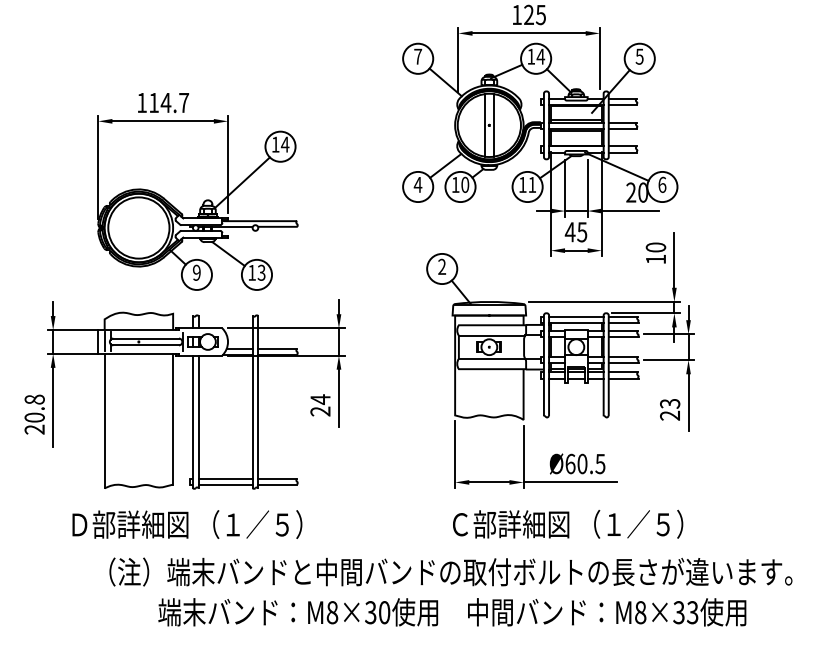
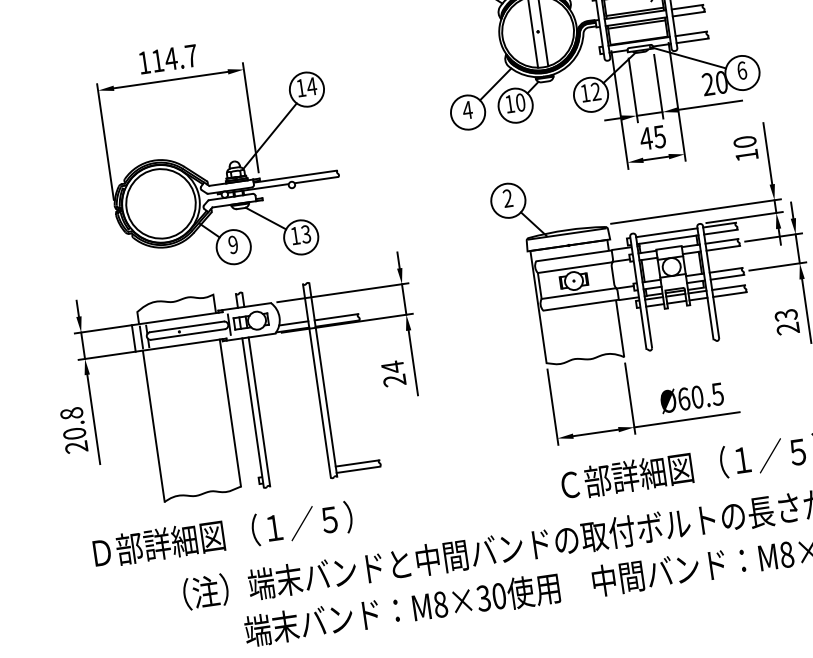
text: (532, 184) -> (596, 91), 11 -> 12
line: (225, 479) -> (299, 472), removed
line: (225, 484) -> (299, 477), removed
text: (187, 524) -> (223, 534), moved

